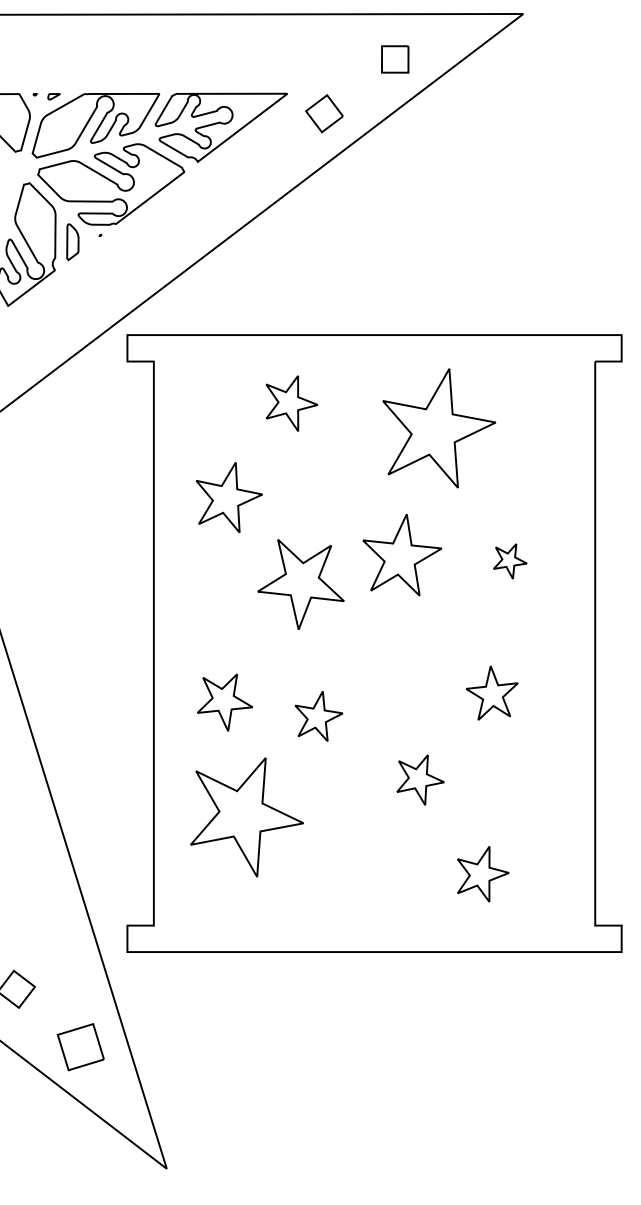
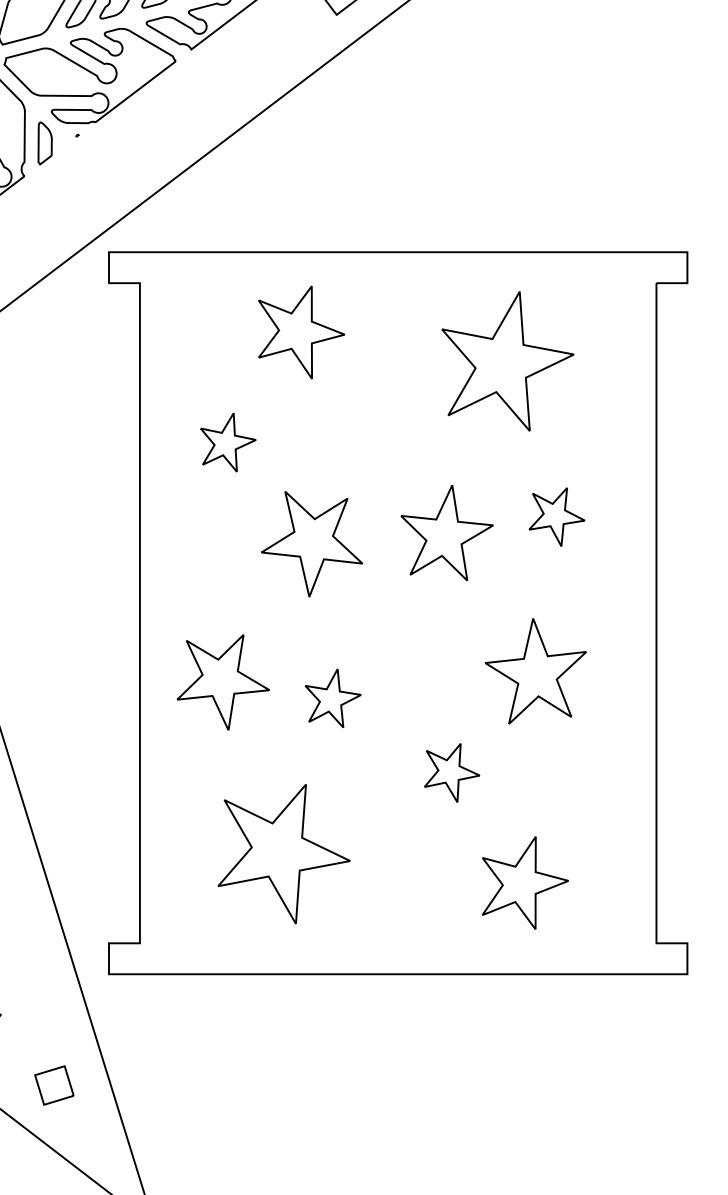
part: (291, 403) -> (301, 332), size x1.43
part: (439, 428) -> (508, 361), moved
part: (229, 497) -> (228, 442), size x0.71
part: (402, 555) -> (447, 533), moved
part: (510, 561) -> (557, 517), size x1.43
part: (491, 692) -> (535, 670), size x1.67
part: (224, 702) -> (222, 682), size x1.43
part: (246, 817) -> (283, 854), moved
part: (483, 874) -> (525, 883), size x1.43
part: (80, 1046) -> (54, 1084), size x0.71

